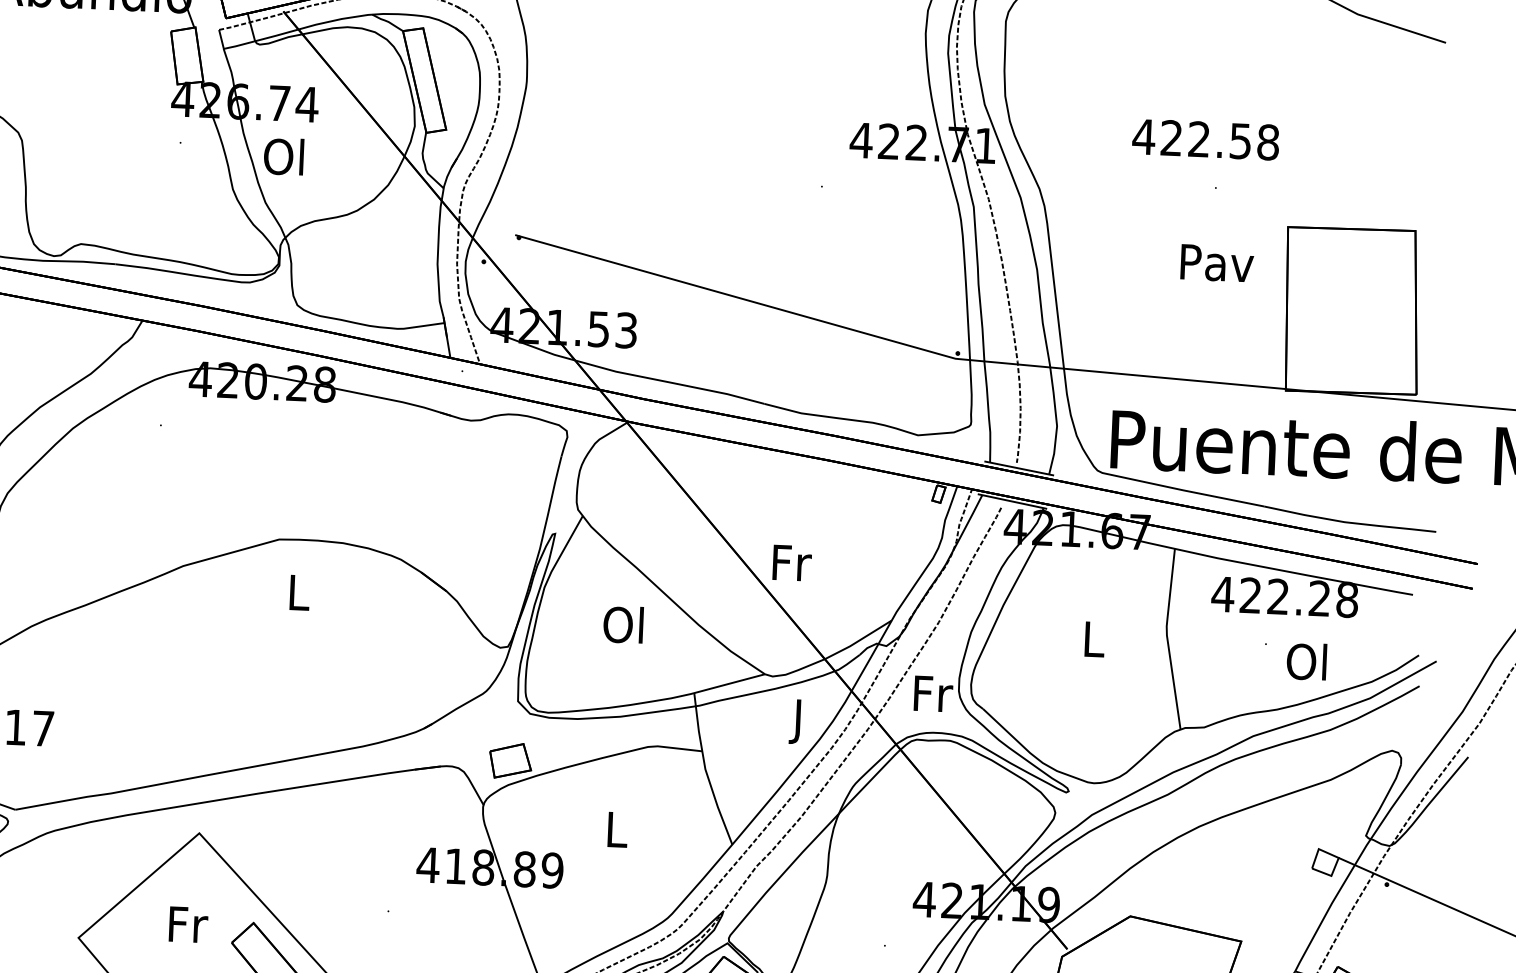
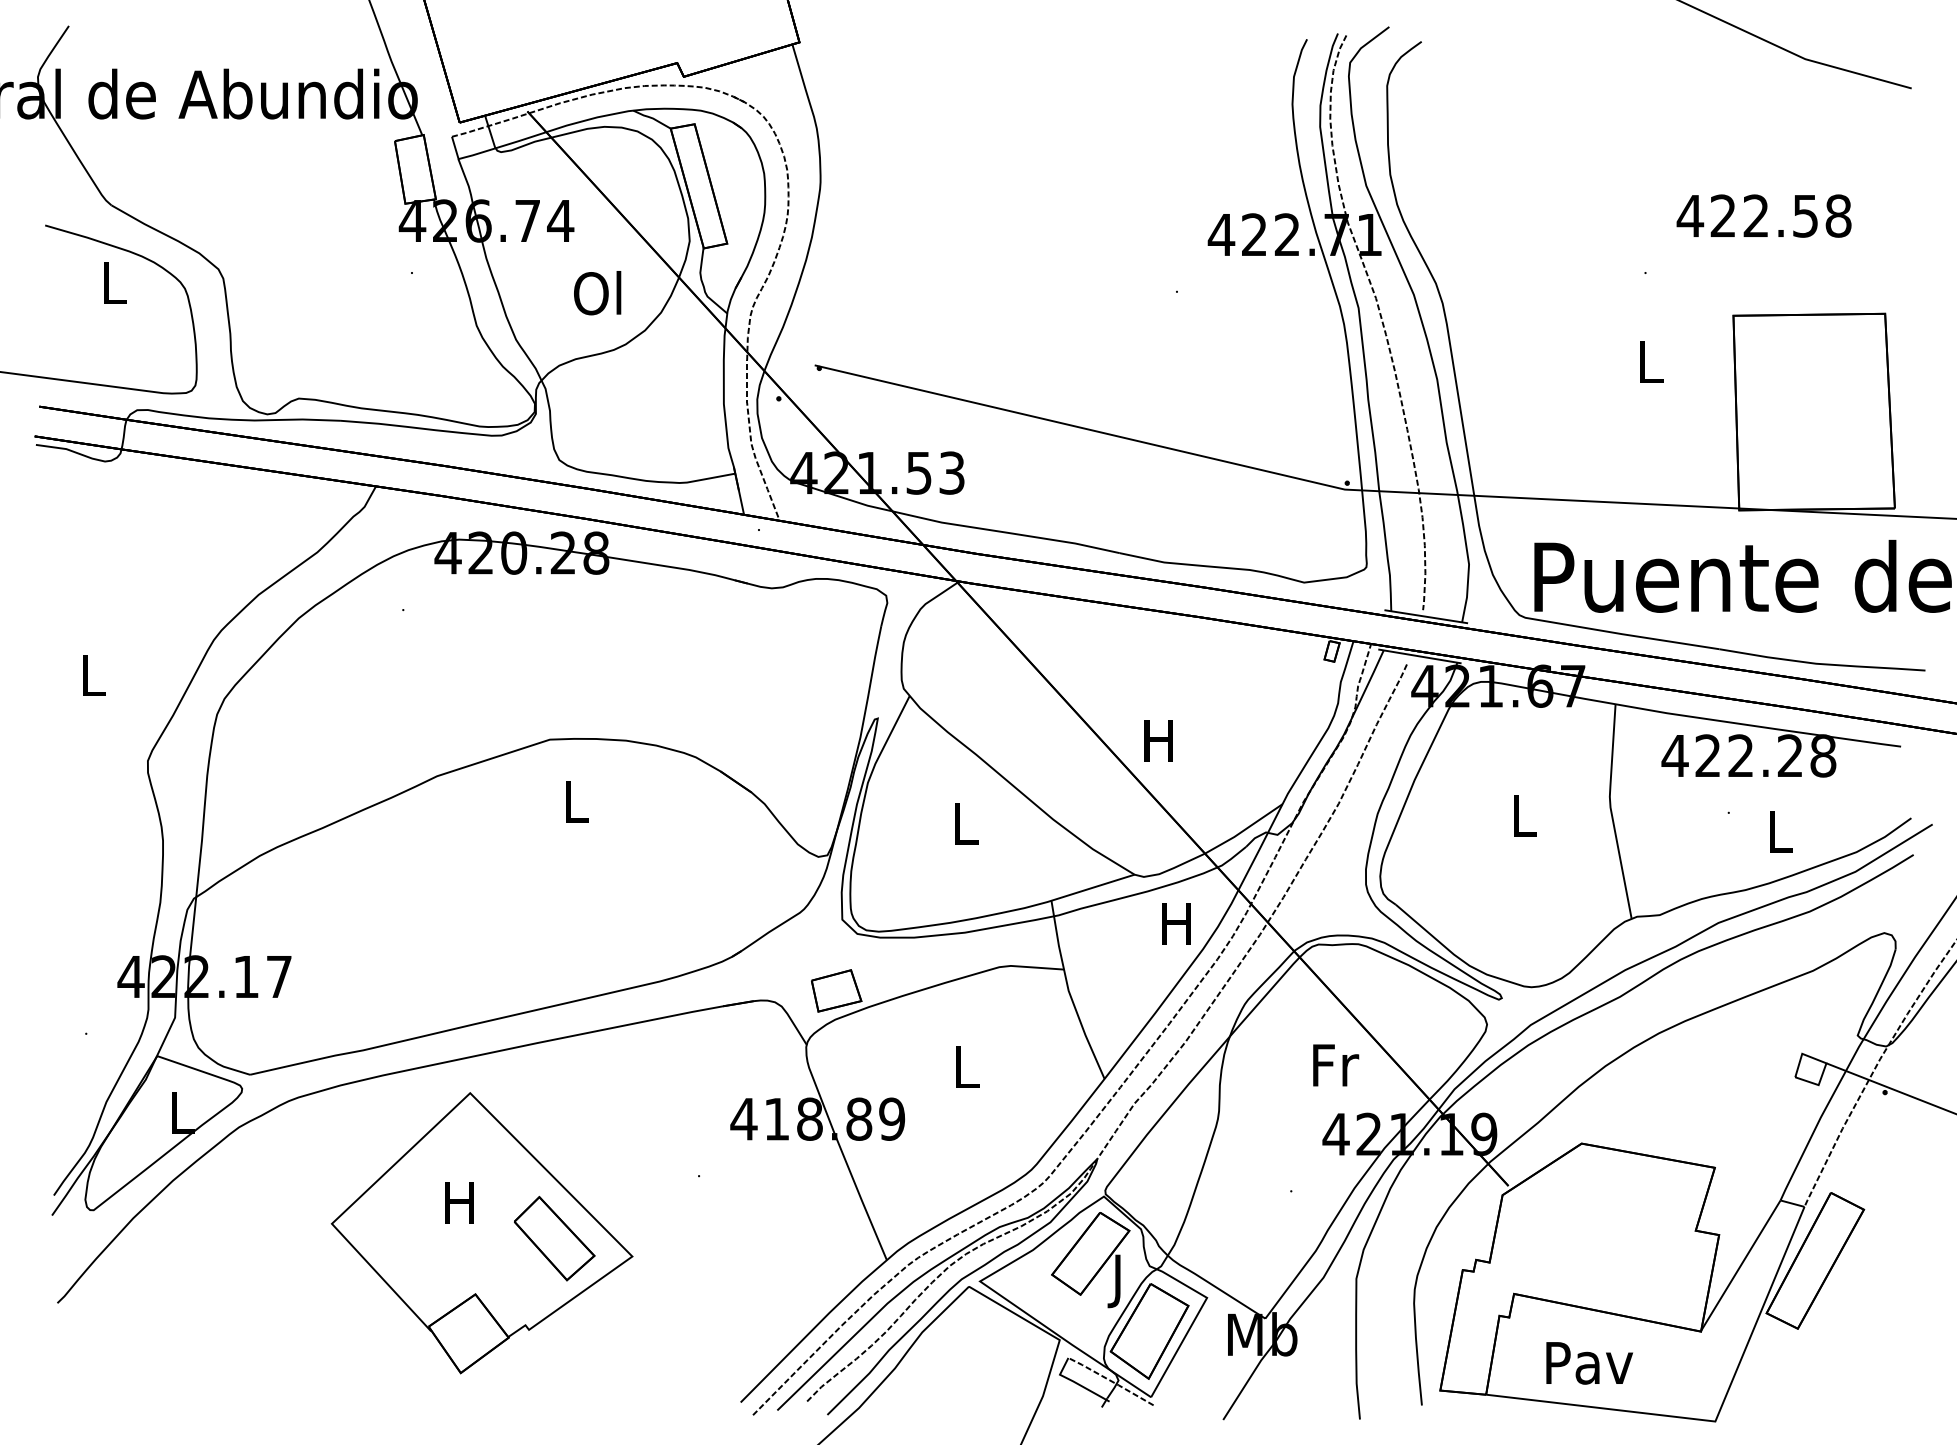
text: (1205, 139) -> (1763, 215), moved
text: (283, 156) -> (597, 293), moved
text: (1216, 263) -> (1650, 362), Pav -> L
text: (792, 563) -> (1161, 741), Fr -> H
text: (623, 625) -> (963, 823), Ol -> L
text: (1306, 661) -> (1777, 831), Ol -> L
text: (933, 694) -> (1336, 1065), moved
text: (798, 721) -> (1176, 929), J -> H
text: (188, 924) -> (462, 1202), Fr -> H

